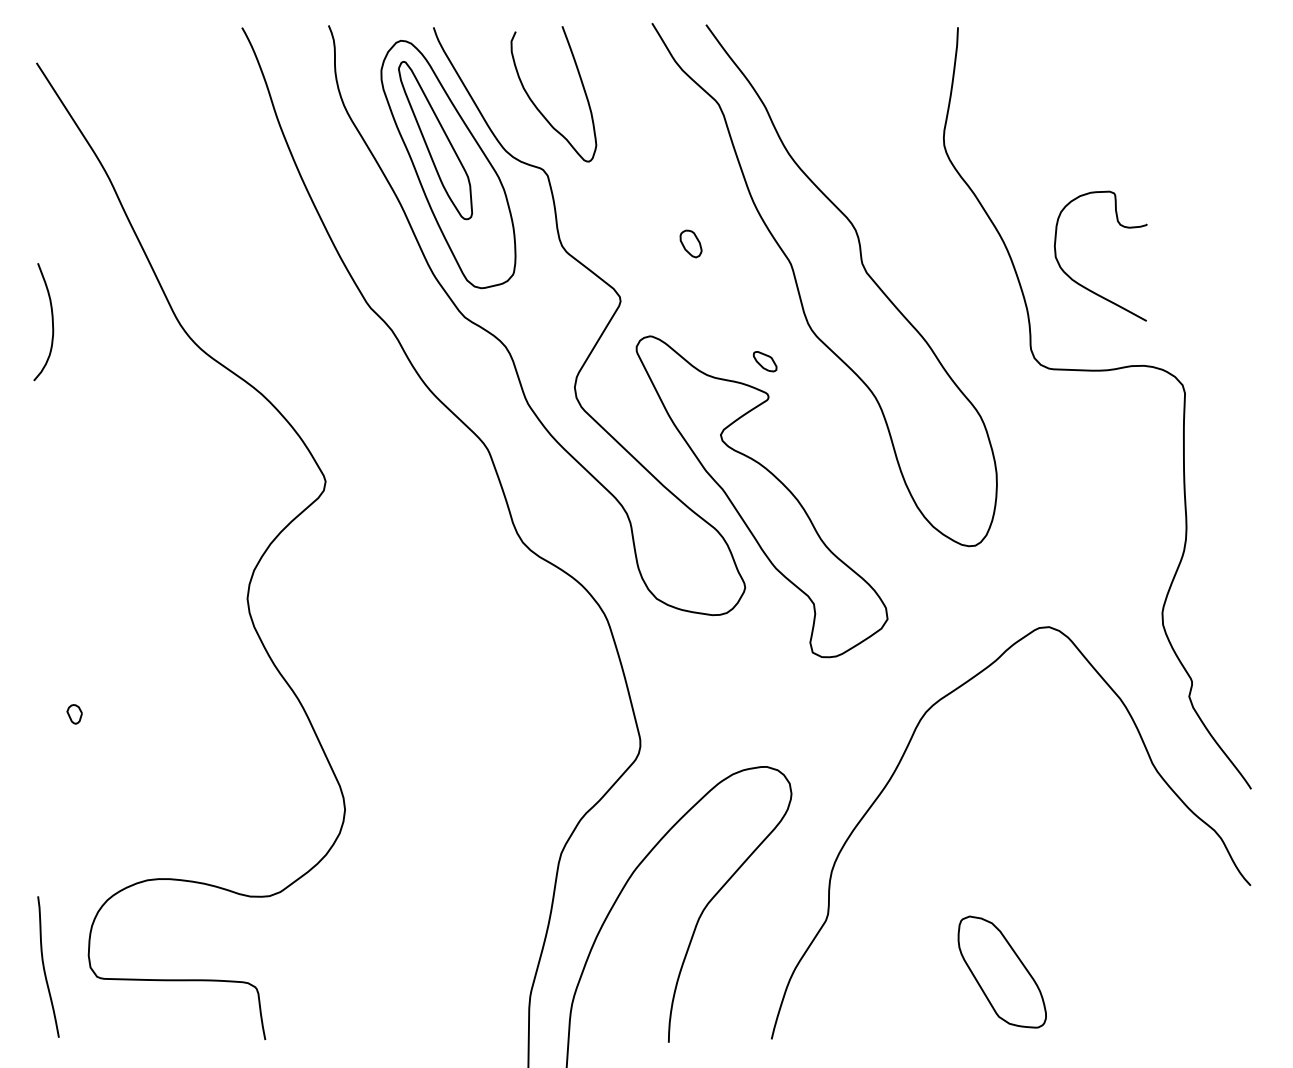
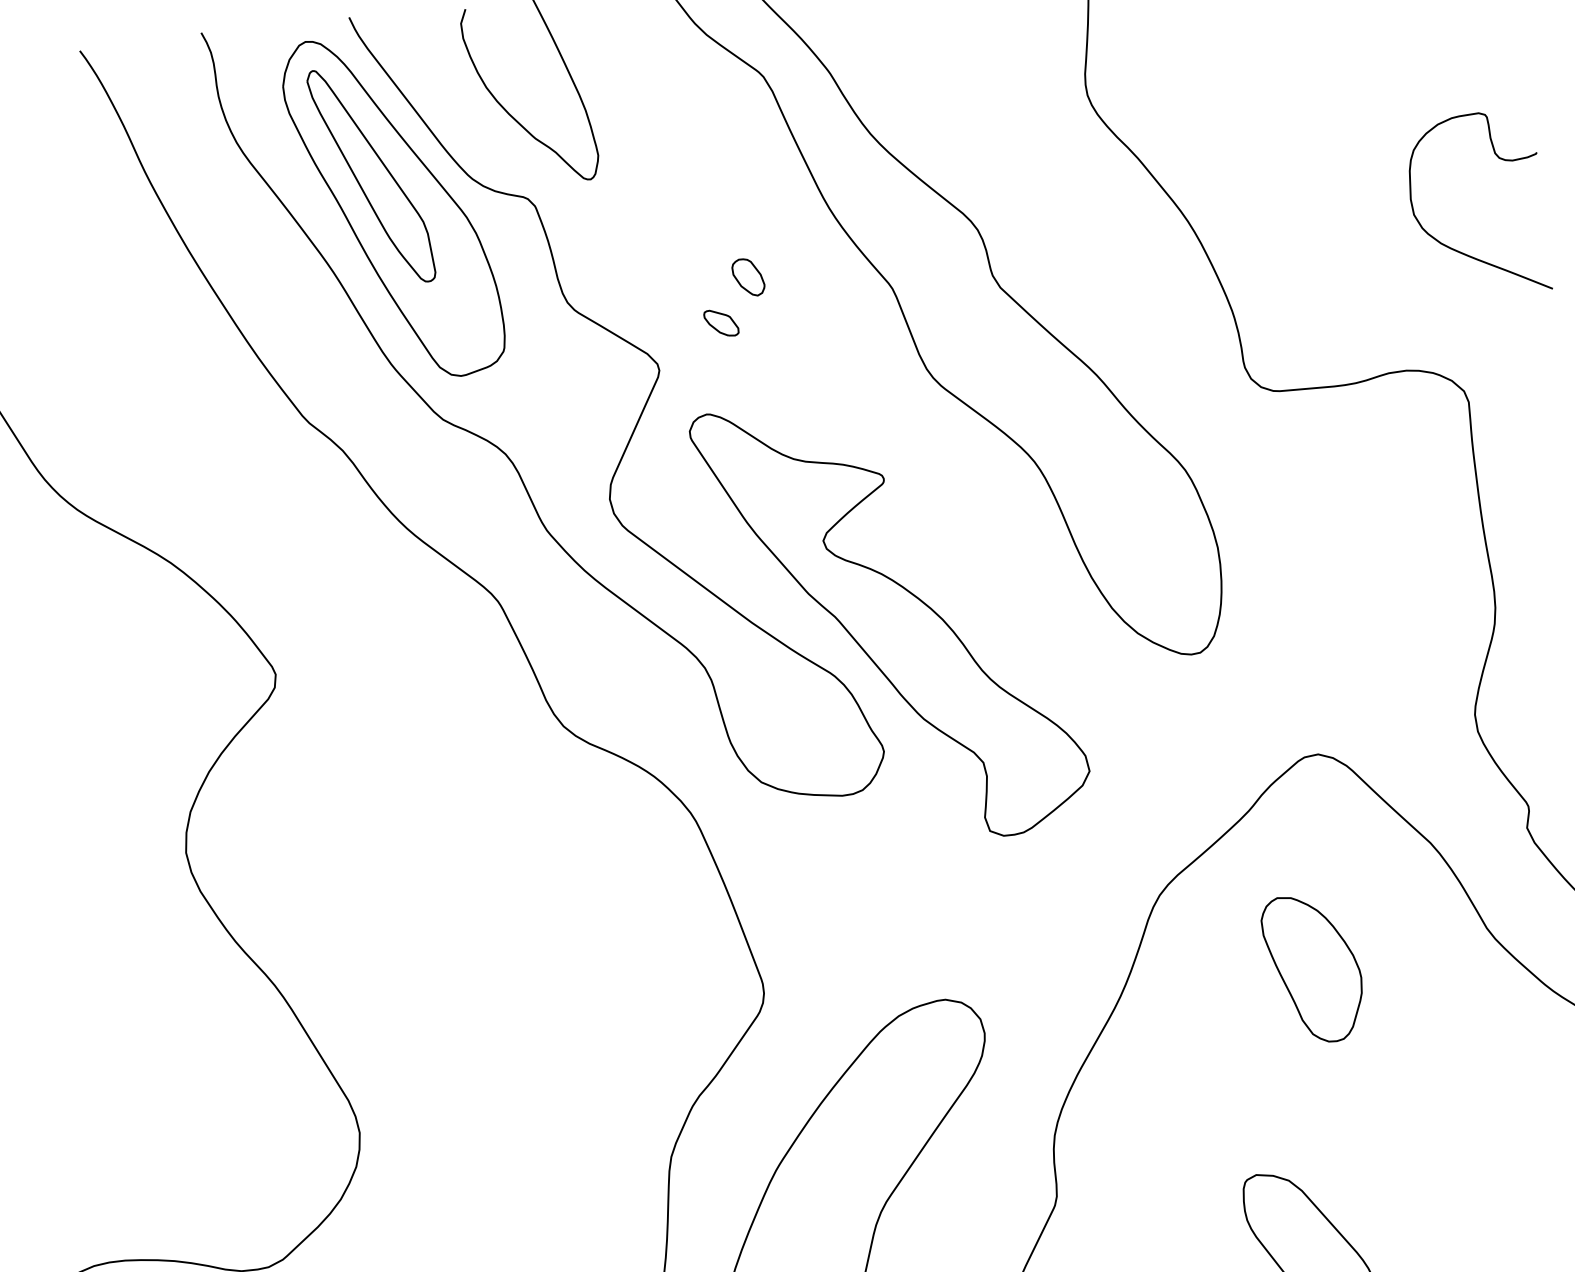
curve: (1083, 285) -> (1457, 249), moved
part: (764, 361) -> (720, 323), moved
part: (1027, 776) -> (1313, 968), added

